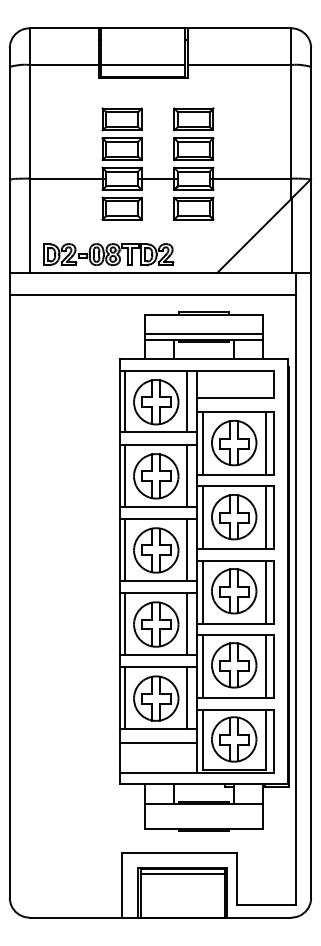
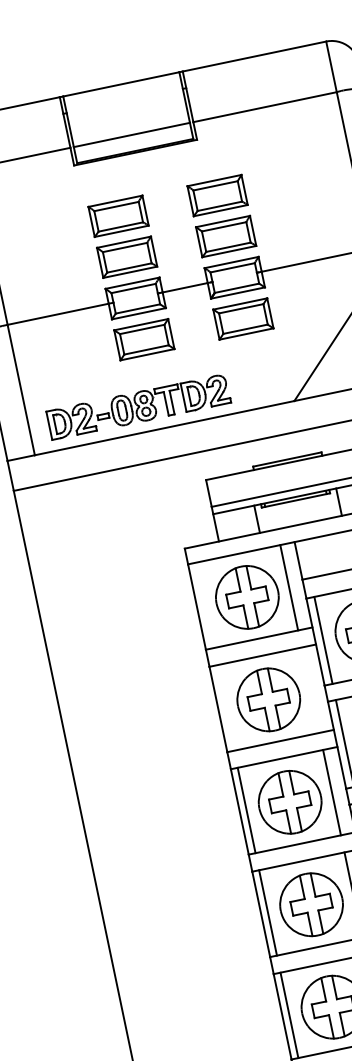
line: (124, 401) -> (203, 605), removed
line: (124, 475) -> (224, 707), removed
line: (186, 475) -> (310, 689), removed

